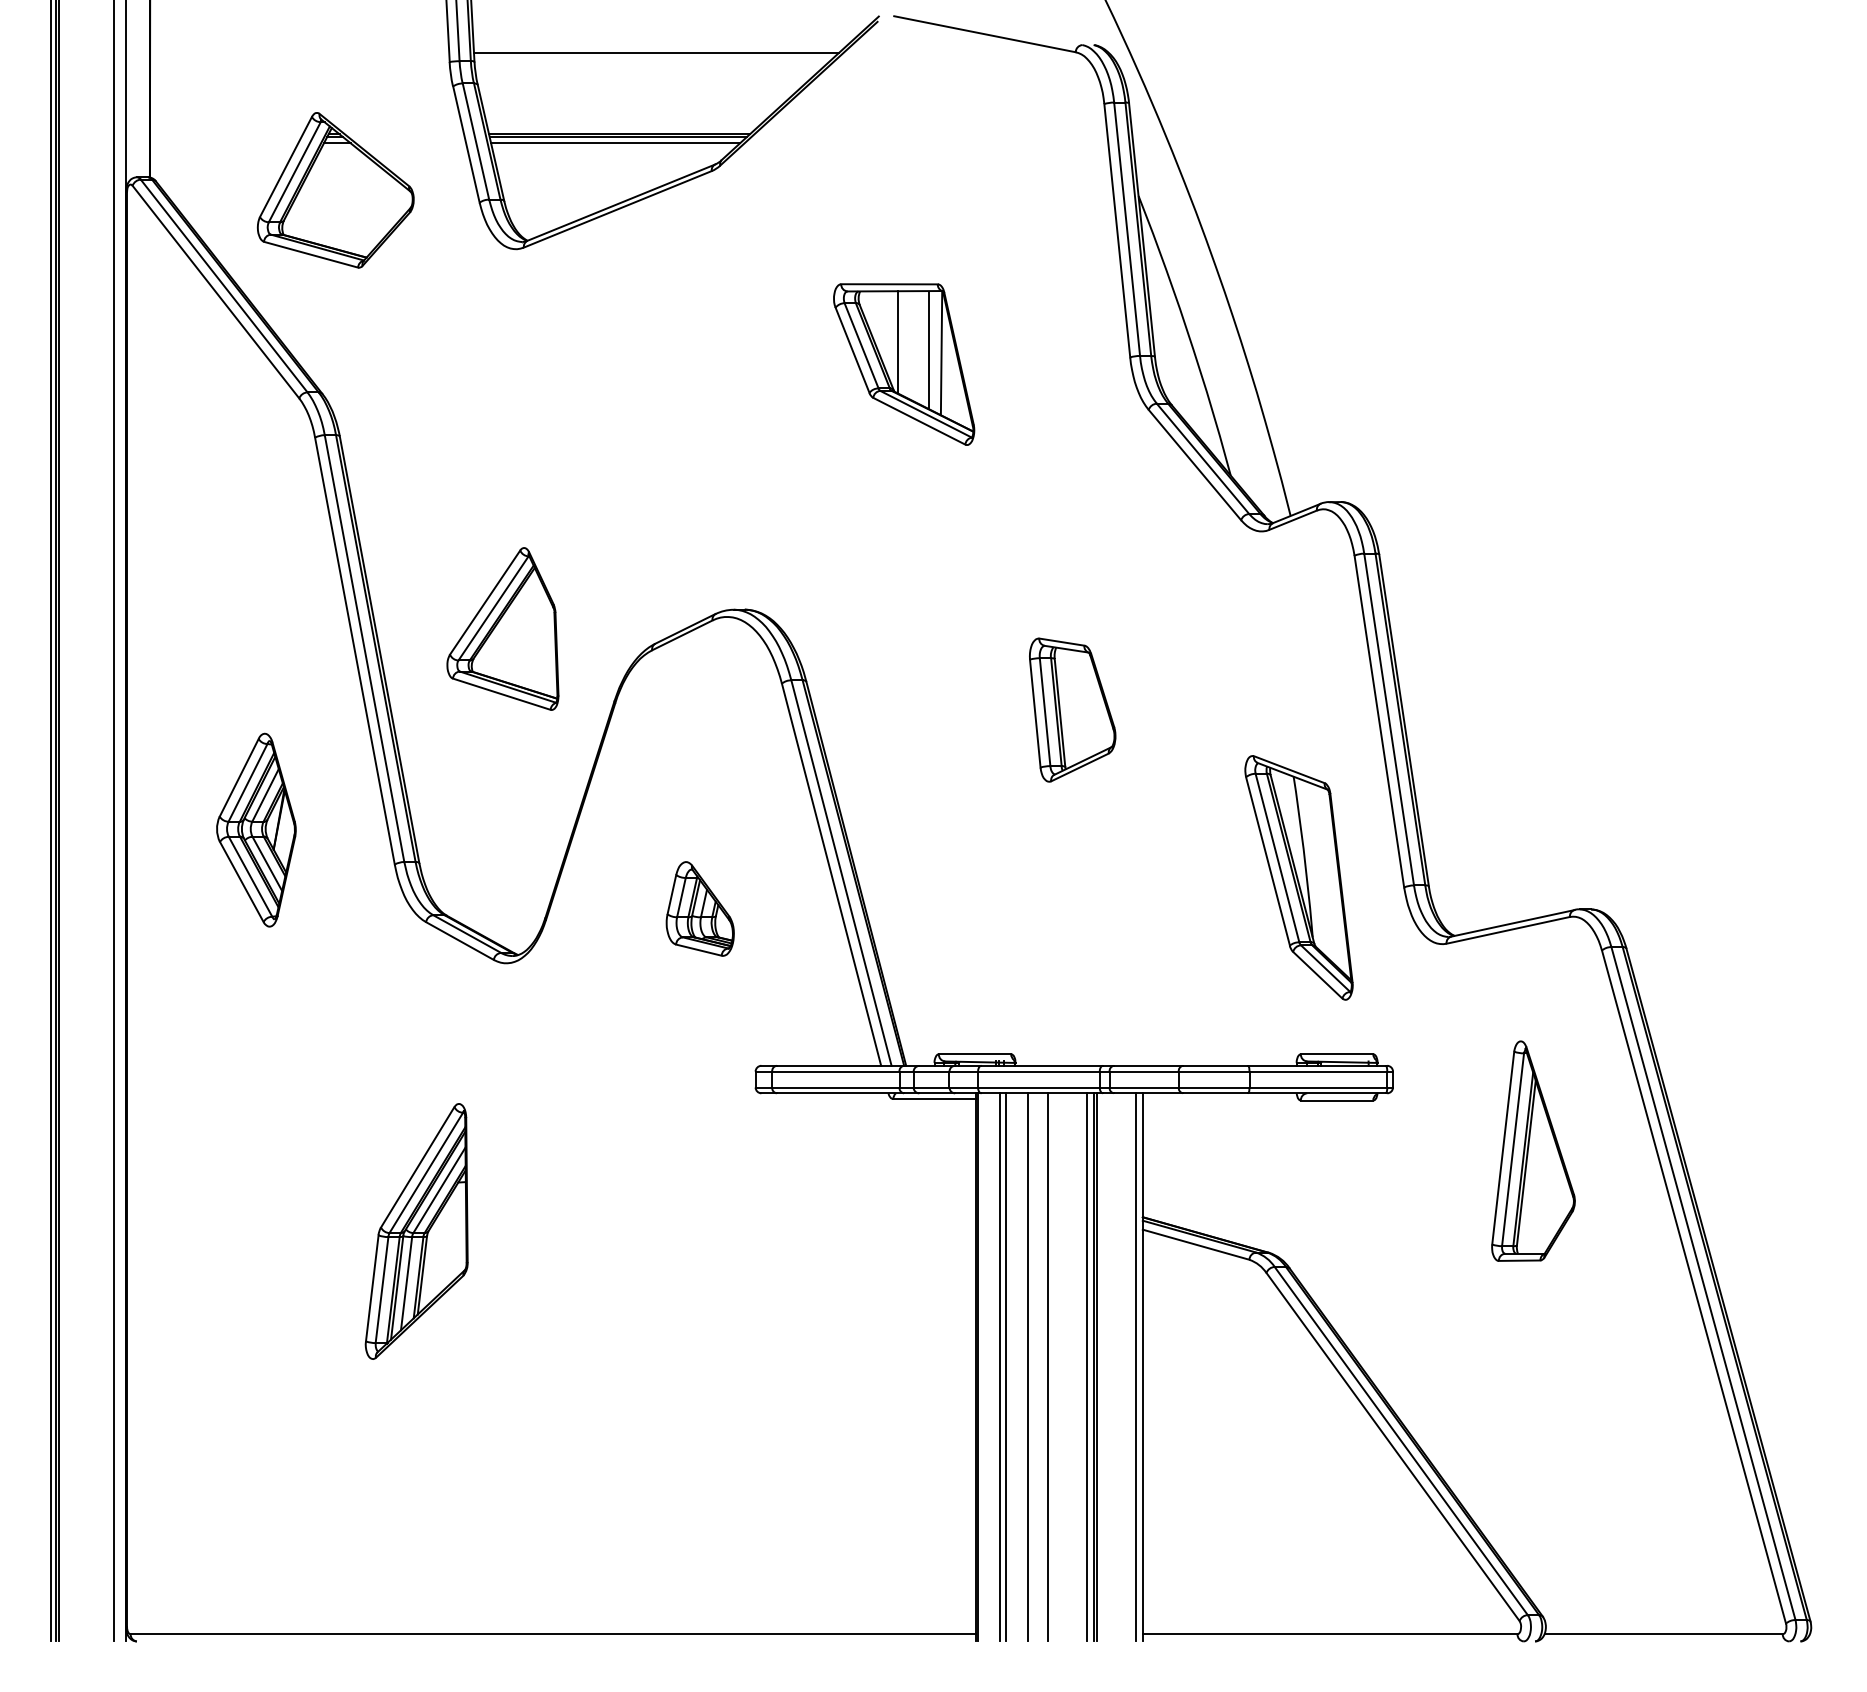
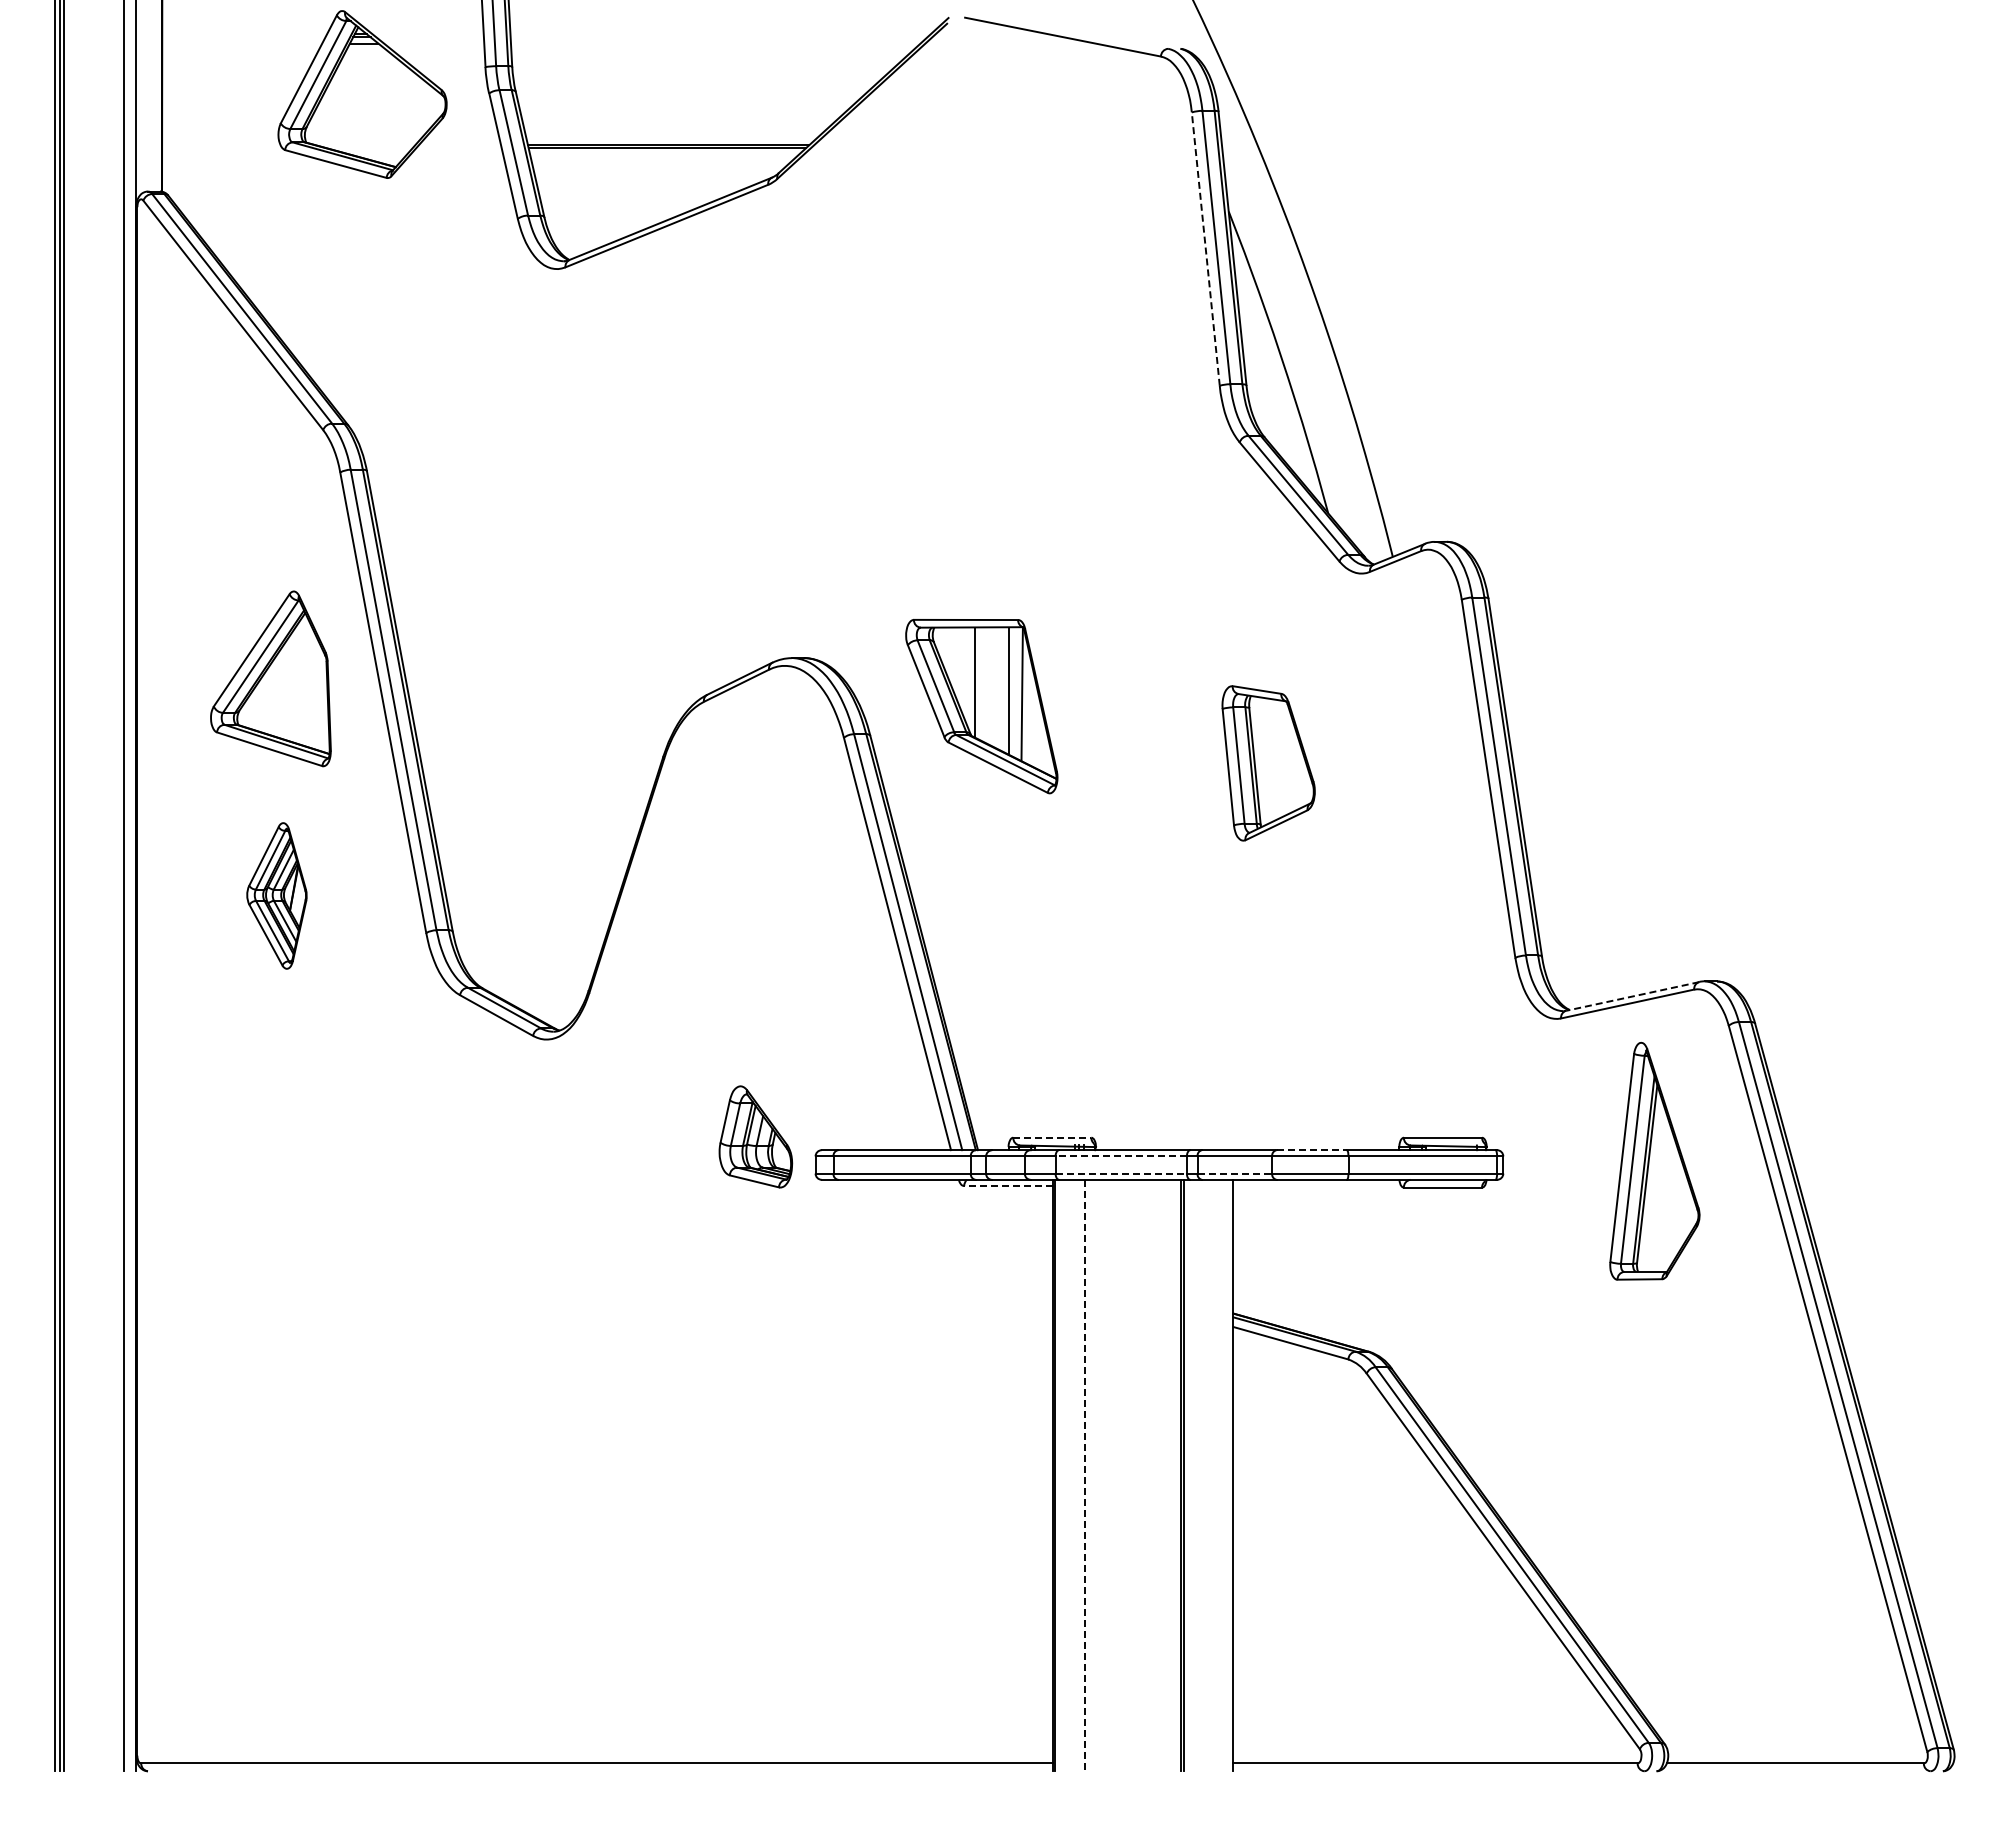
line: (656, 53) -> (708, 57), removed
line: (615, 143) -> (664, 154), removed
part: (335, 190) -> (362, 94), moved
line: (1117, 230) -> (1205, 248), solid -> dashed
part: (903, 364) -> (981, 706), moved
part: (502, 628) -> (270, 678), moved
part: (1072, 710) -> (1268, 763), moved
part: (256, 829) -> (276, 895), size x0.7
part: (1298, 877) -> (1401, 947), removed
part: (699, 908) -> (755, 1136), moved
line: (1512, 923) -> (1632, 996), solid -> dashed
line: (975, 1054) -> (1052, 1137), solid -> dashed
line: (1216, 1066) -> (1312, 1150), solid -> dashed
line: (1039, 1071) -> (1121, 1156), solid -> dashed
line: (1039, 1087) -> (1121, 1173), solid -> dashed
line: (1144, 1087) -> (1235, 1173), solid -> dashed
line: (934, 1099) -> (1008, 1186), solid -> dashed
part: (1533, 1150) -> (1654, 1160), moved
part: (416, 1231) -> (449, 1328), removed
line: (1000, 1367) -> (1079, 1475), removed
line: (1005, 1367) -> (1085, 1475), solid -> dashed
line: (1028, 1367) -> (1109, 1475), removed
line: (1047, 1367) -> (1130, 1475), removed
line: (1086, 1367) -> (1172, 1475), removed
line: (1135, 1367) -> (1225, 1475), removed

